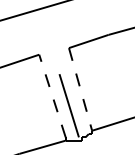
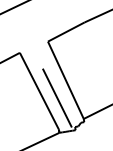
line: (80, 89) -> (65, 80), dashed -> solid
line: (52, 95) -> (39, 90), dashed -> solid

